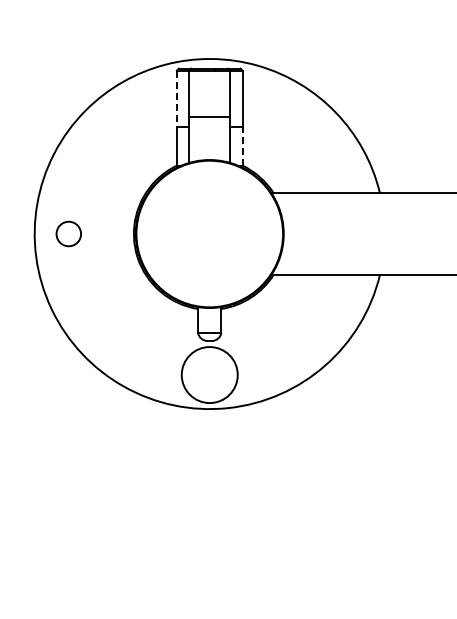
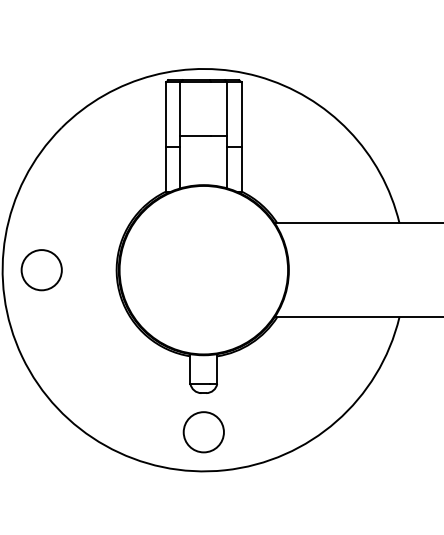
line: (176, 99) -> (165, 115), dashed -> solid
line: (242, 146) -> (241, 169), dashed -> solid
circle: (68, 233) -> (41, 269), size x1.43
circle: (209, 374) -> (203, 431), size x0.62

